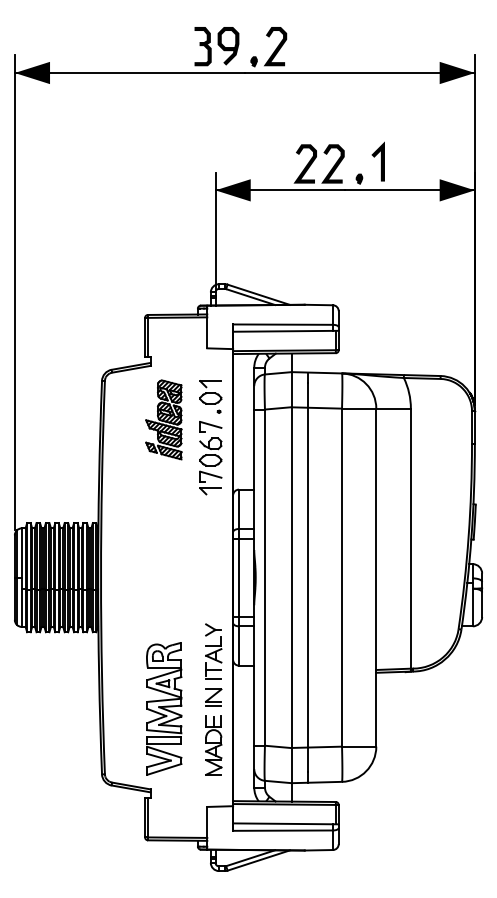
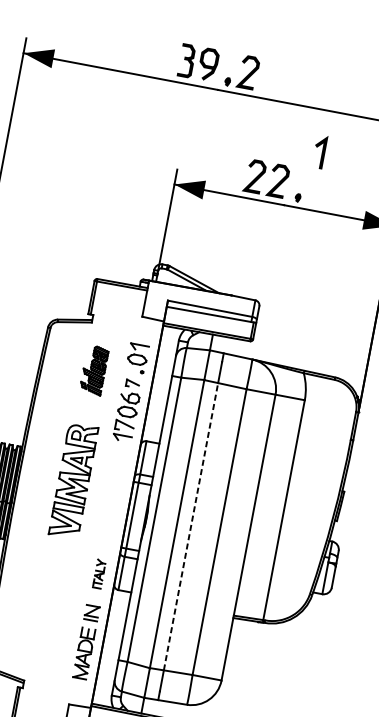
line: (381, 161) -> (322, 152), moved
part: (163, 419) -> (93, 369), size x0.7
part: (210, 426) -> (132, 383), size x0.7
line: (308, 577) -> (191, 526), solid -> dashed
part: (213, 651) -> (99, 574), size x0.6
part: (164, 708) -> (73, 480), moved

